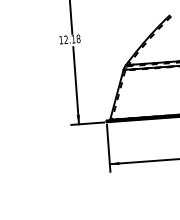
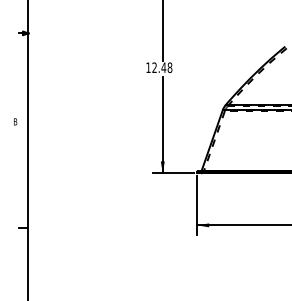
text: (73, 39) -> (163, 67), 12.18 -> 12.48

